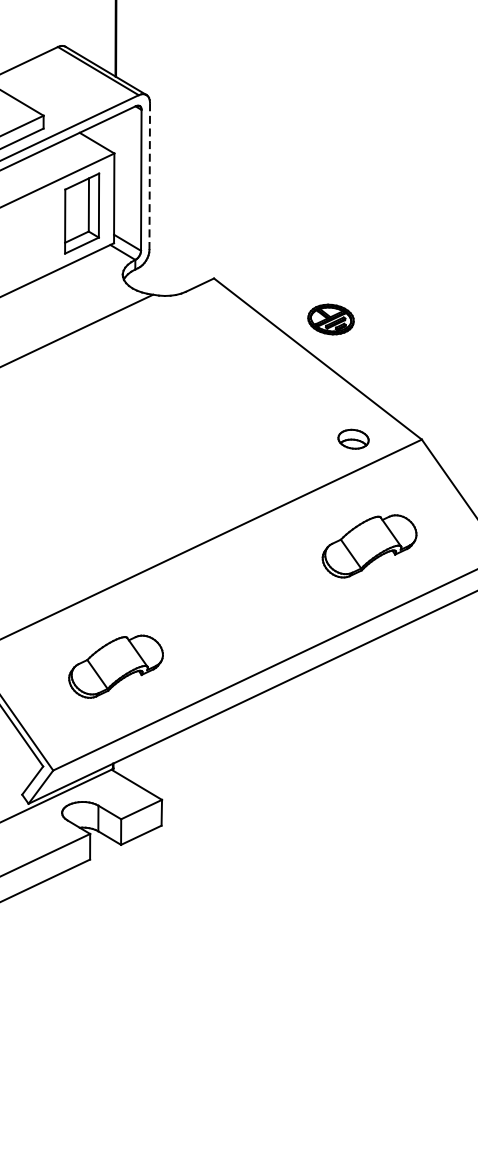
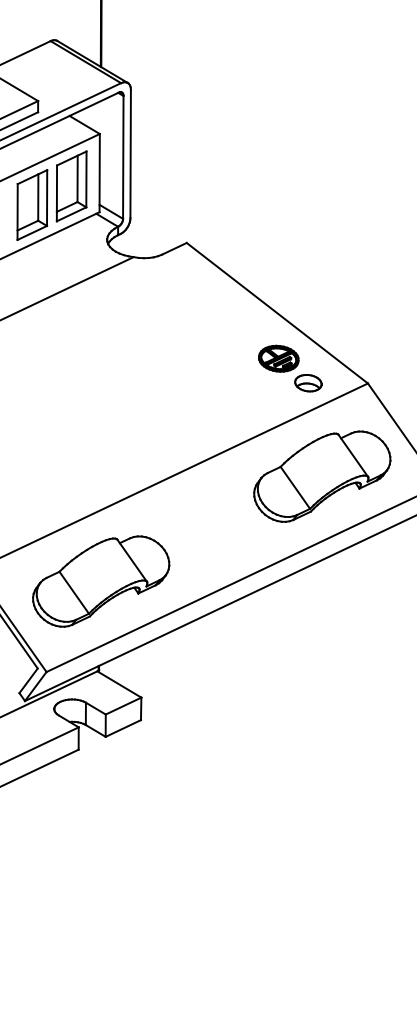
line: (149, 175) -> (130, 153), dashed -> solid
part: (37, 234) -> (32, 204), added
part: (330, 319) -> (278, 358), moved
part: (369, 546) -> (322, 476), size x1.67
part: (116, 666) -> (101, 581), size x1.67

